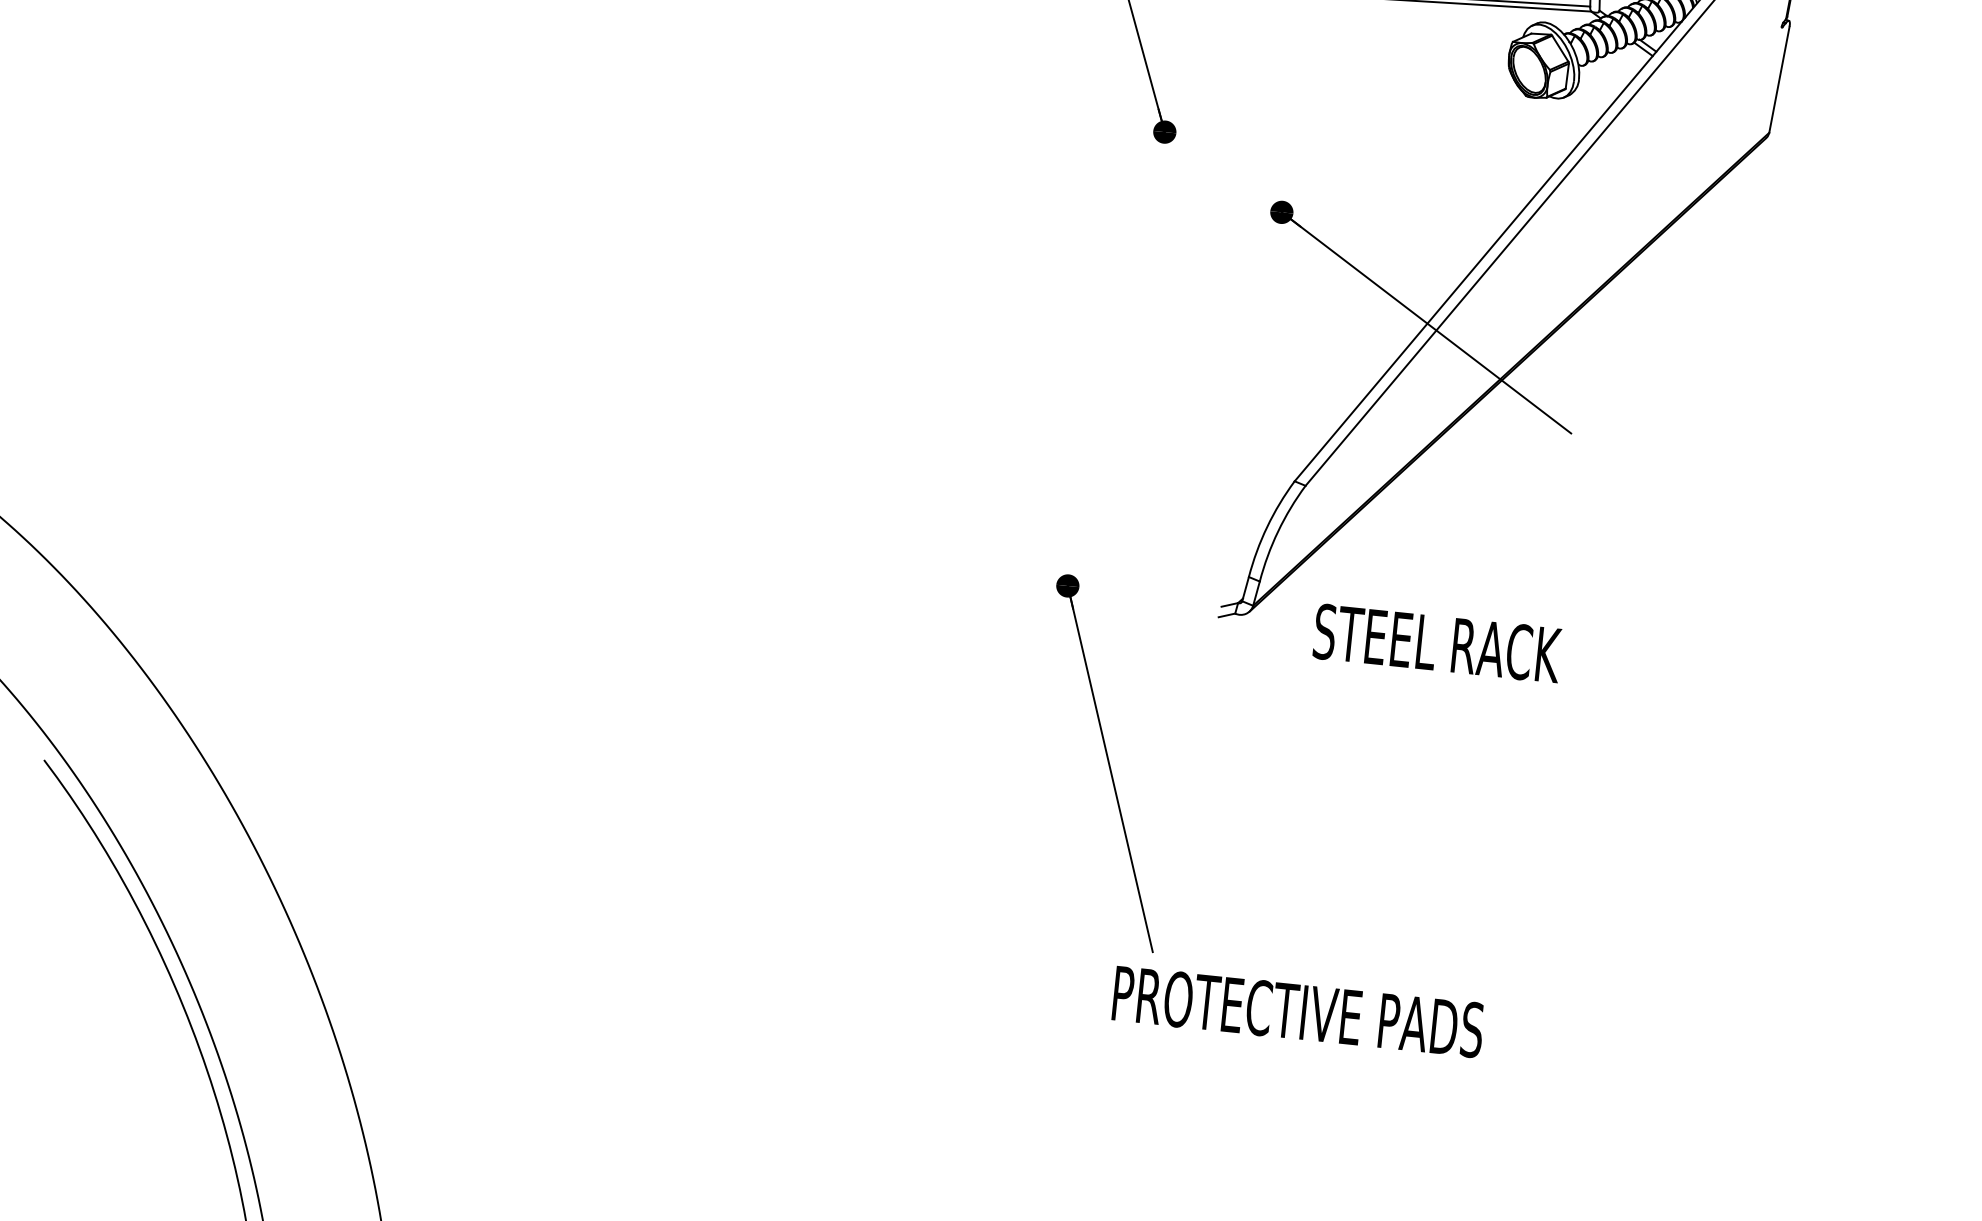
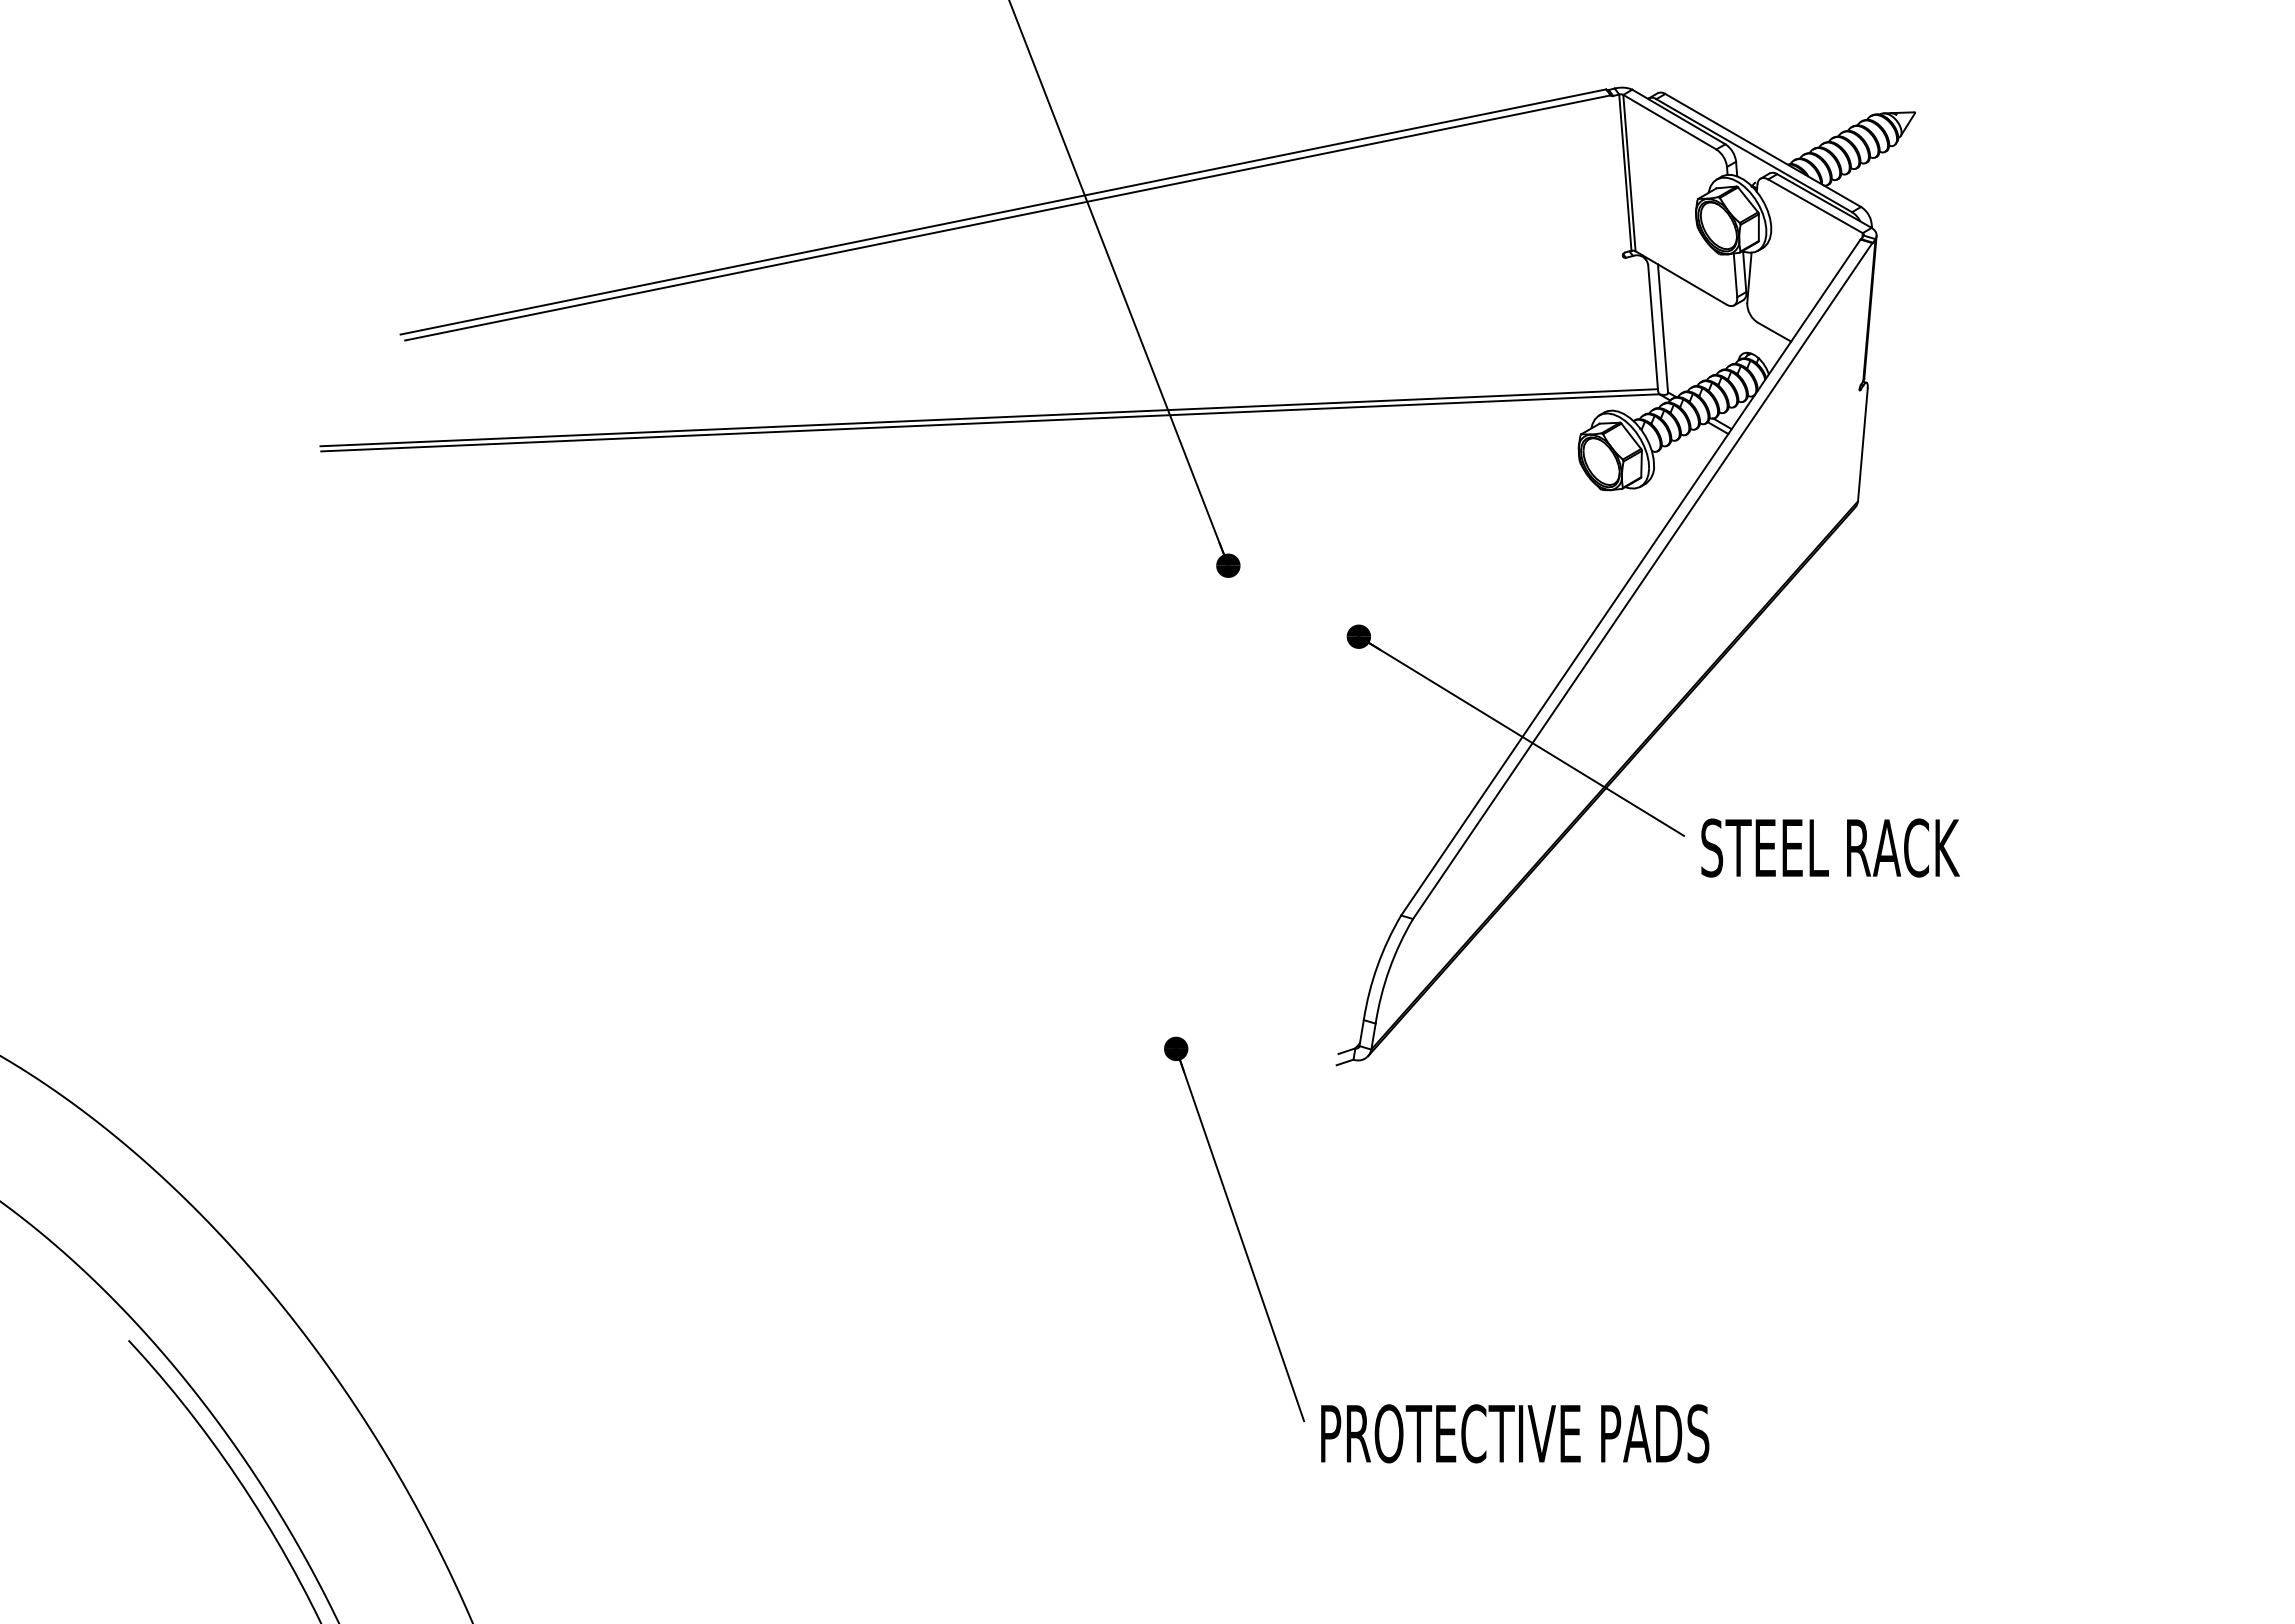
text: (1437, 642) -> (1830, 847), moved
text: (1298, 1011) -> (1515, 1433), moved

